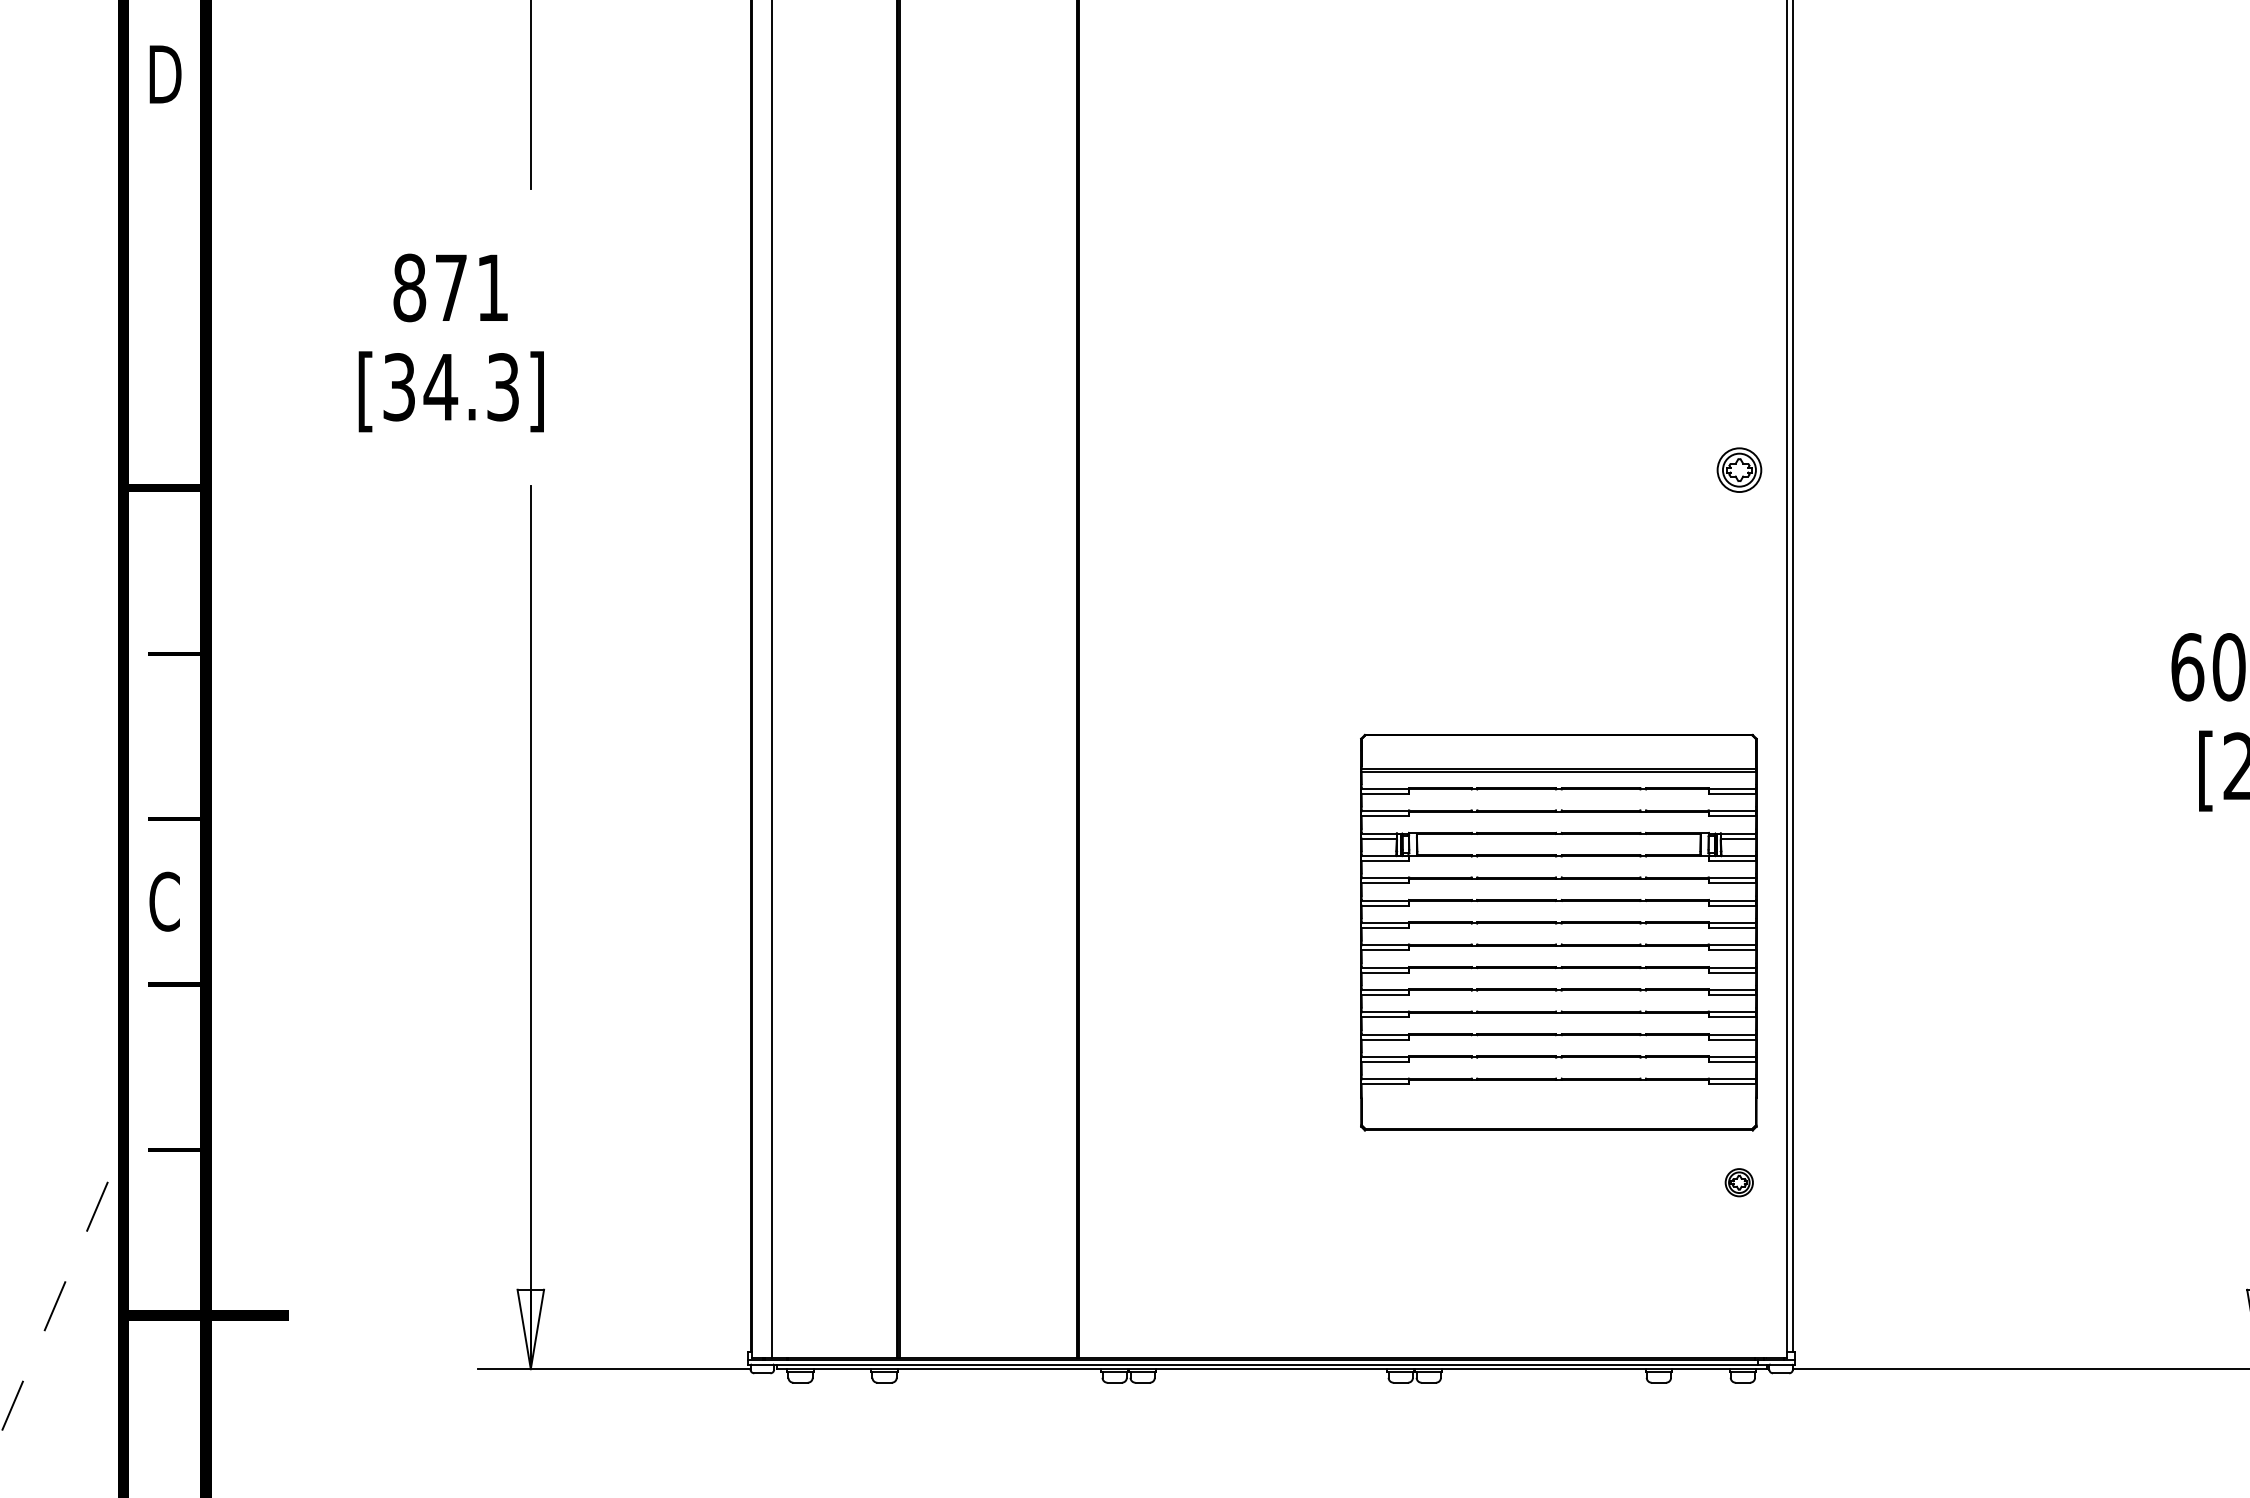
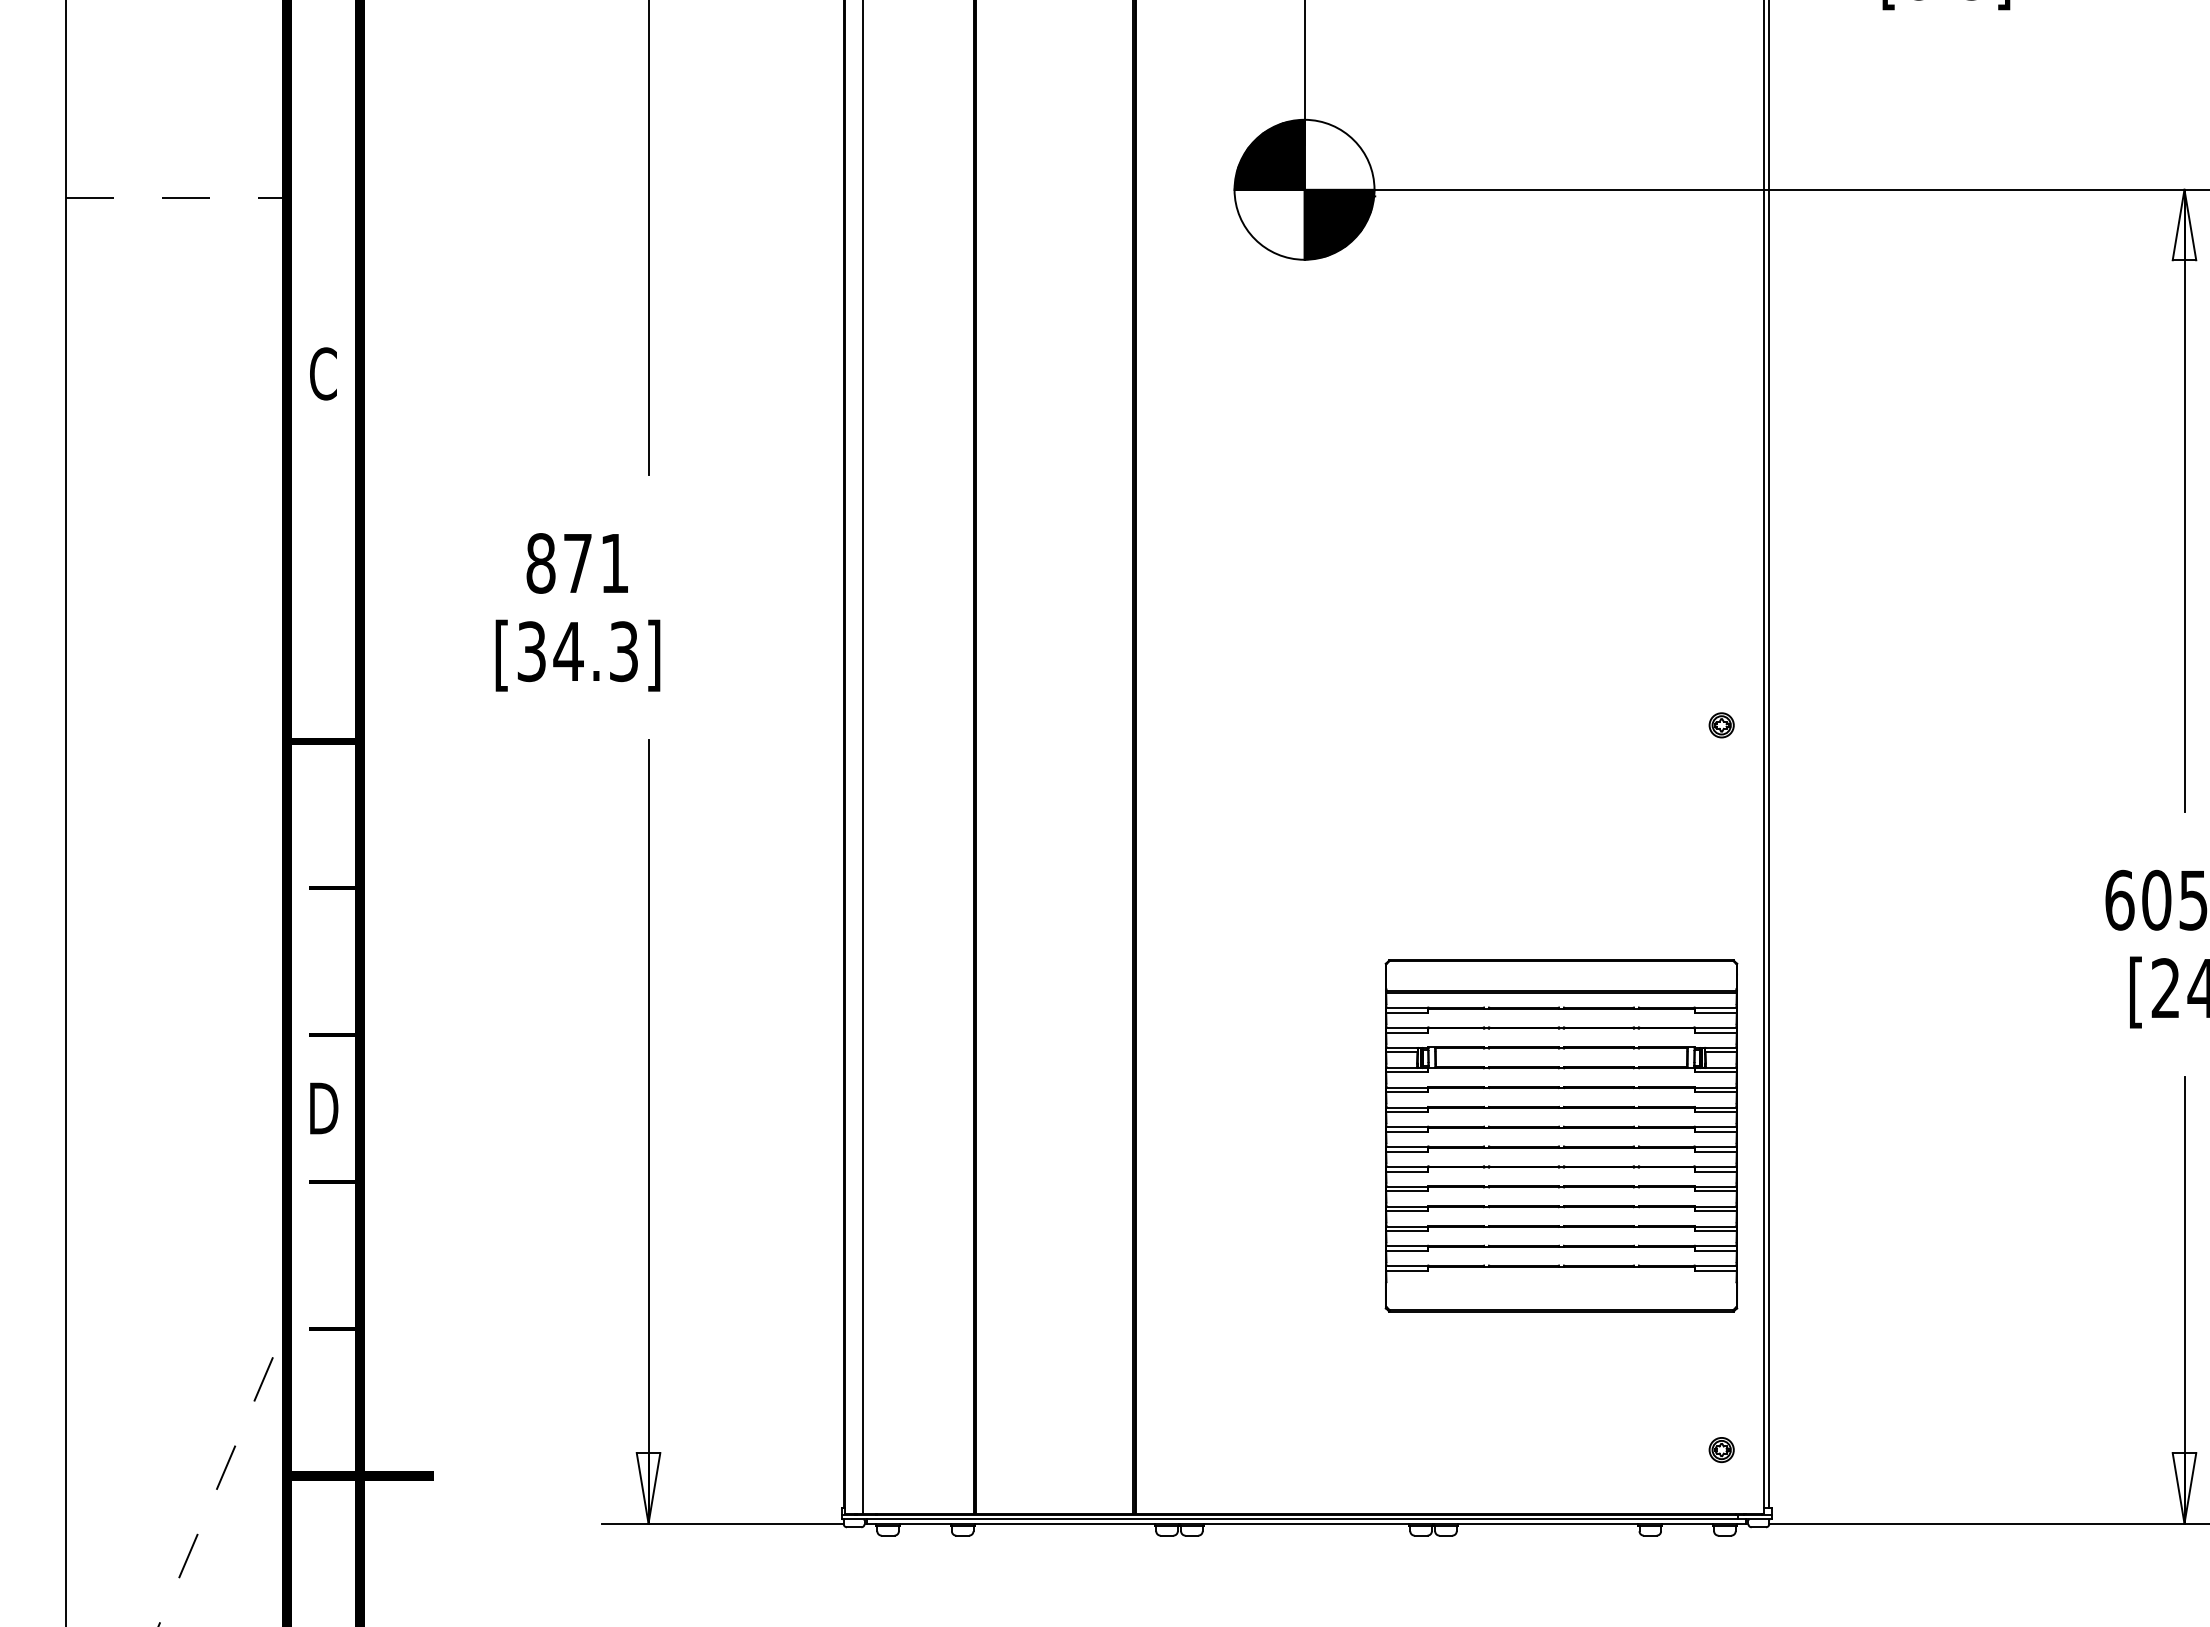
text: (165, 74) -> (324, 373), D -> C
part: (1739, 470) -> (1721, 725), size x0.62
text: (165, 901) -> (324, 1108), C -> D
part: (1739, 1183) -> (1721, 1450), moved

